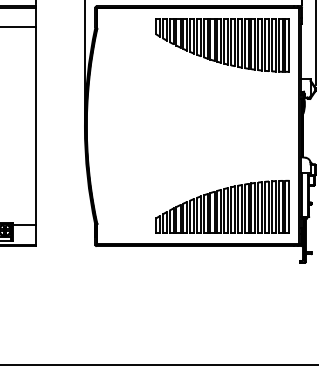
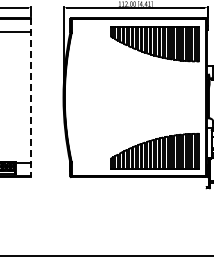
line: (36, 126) -> (31, 97), solid -> dashed

